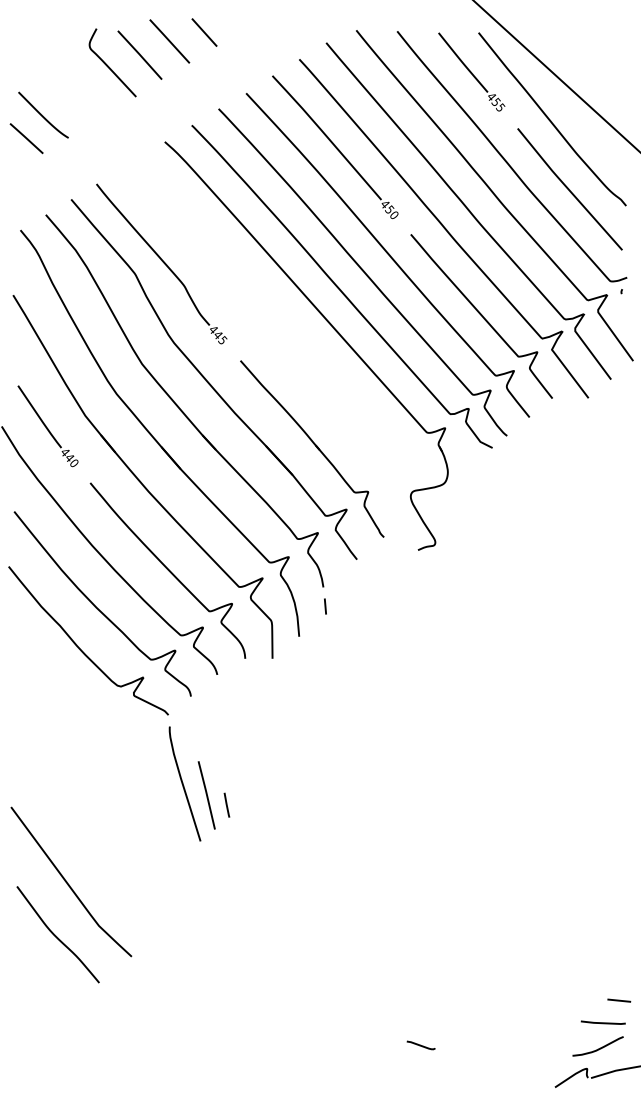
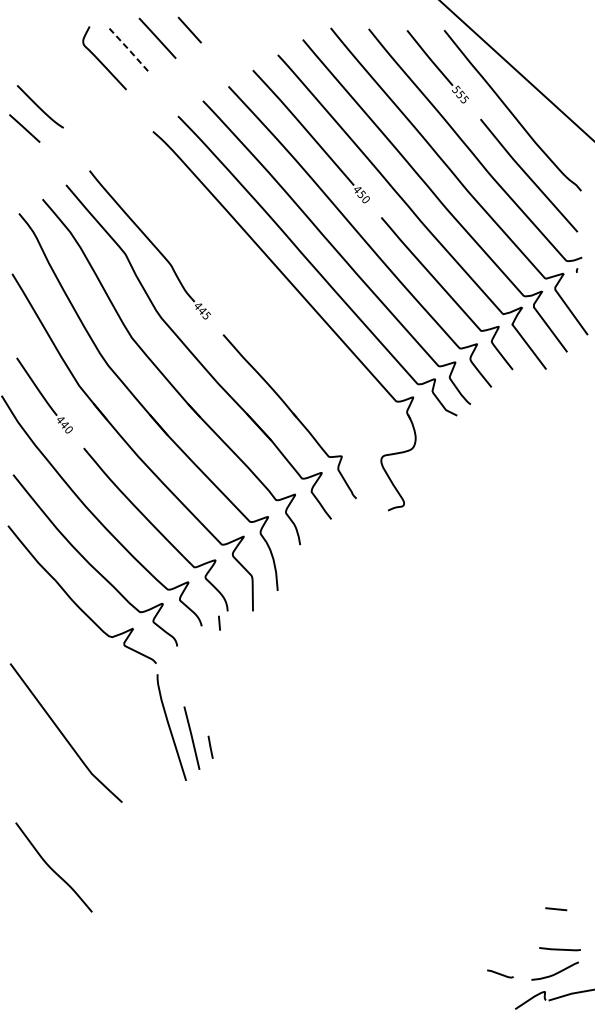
line: (140, 54) -> (130, 50), solid -> dashed
text: (491, 96) -> (456, 89), 455 -> 555
line: (325, 606) -> (219, 623), moved
curve: (68, 883) -> (63, 734), moved
line: (619, 1000) -> (556, 909), moved
line: (420, 1045) -> (499, 974), moved

